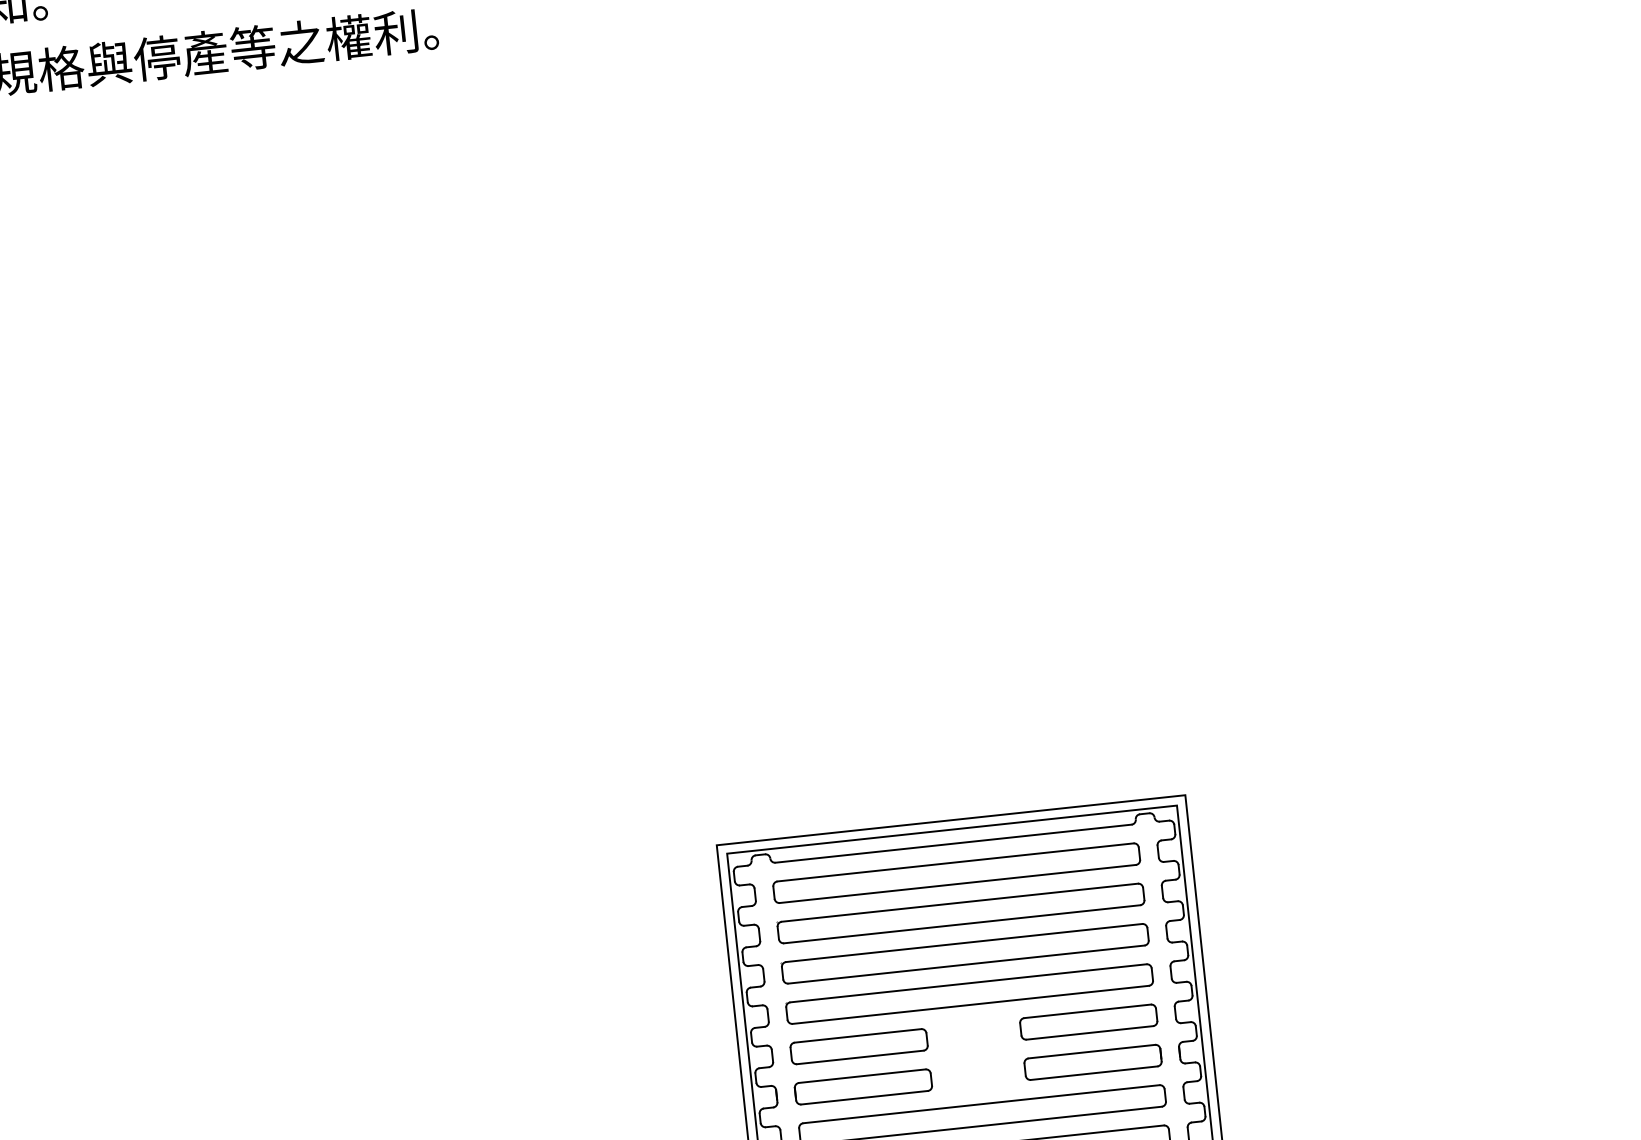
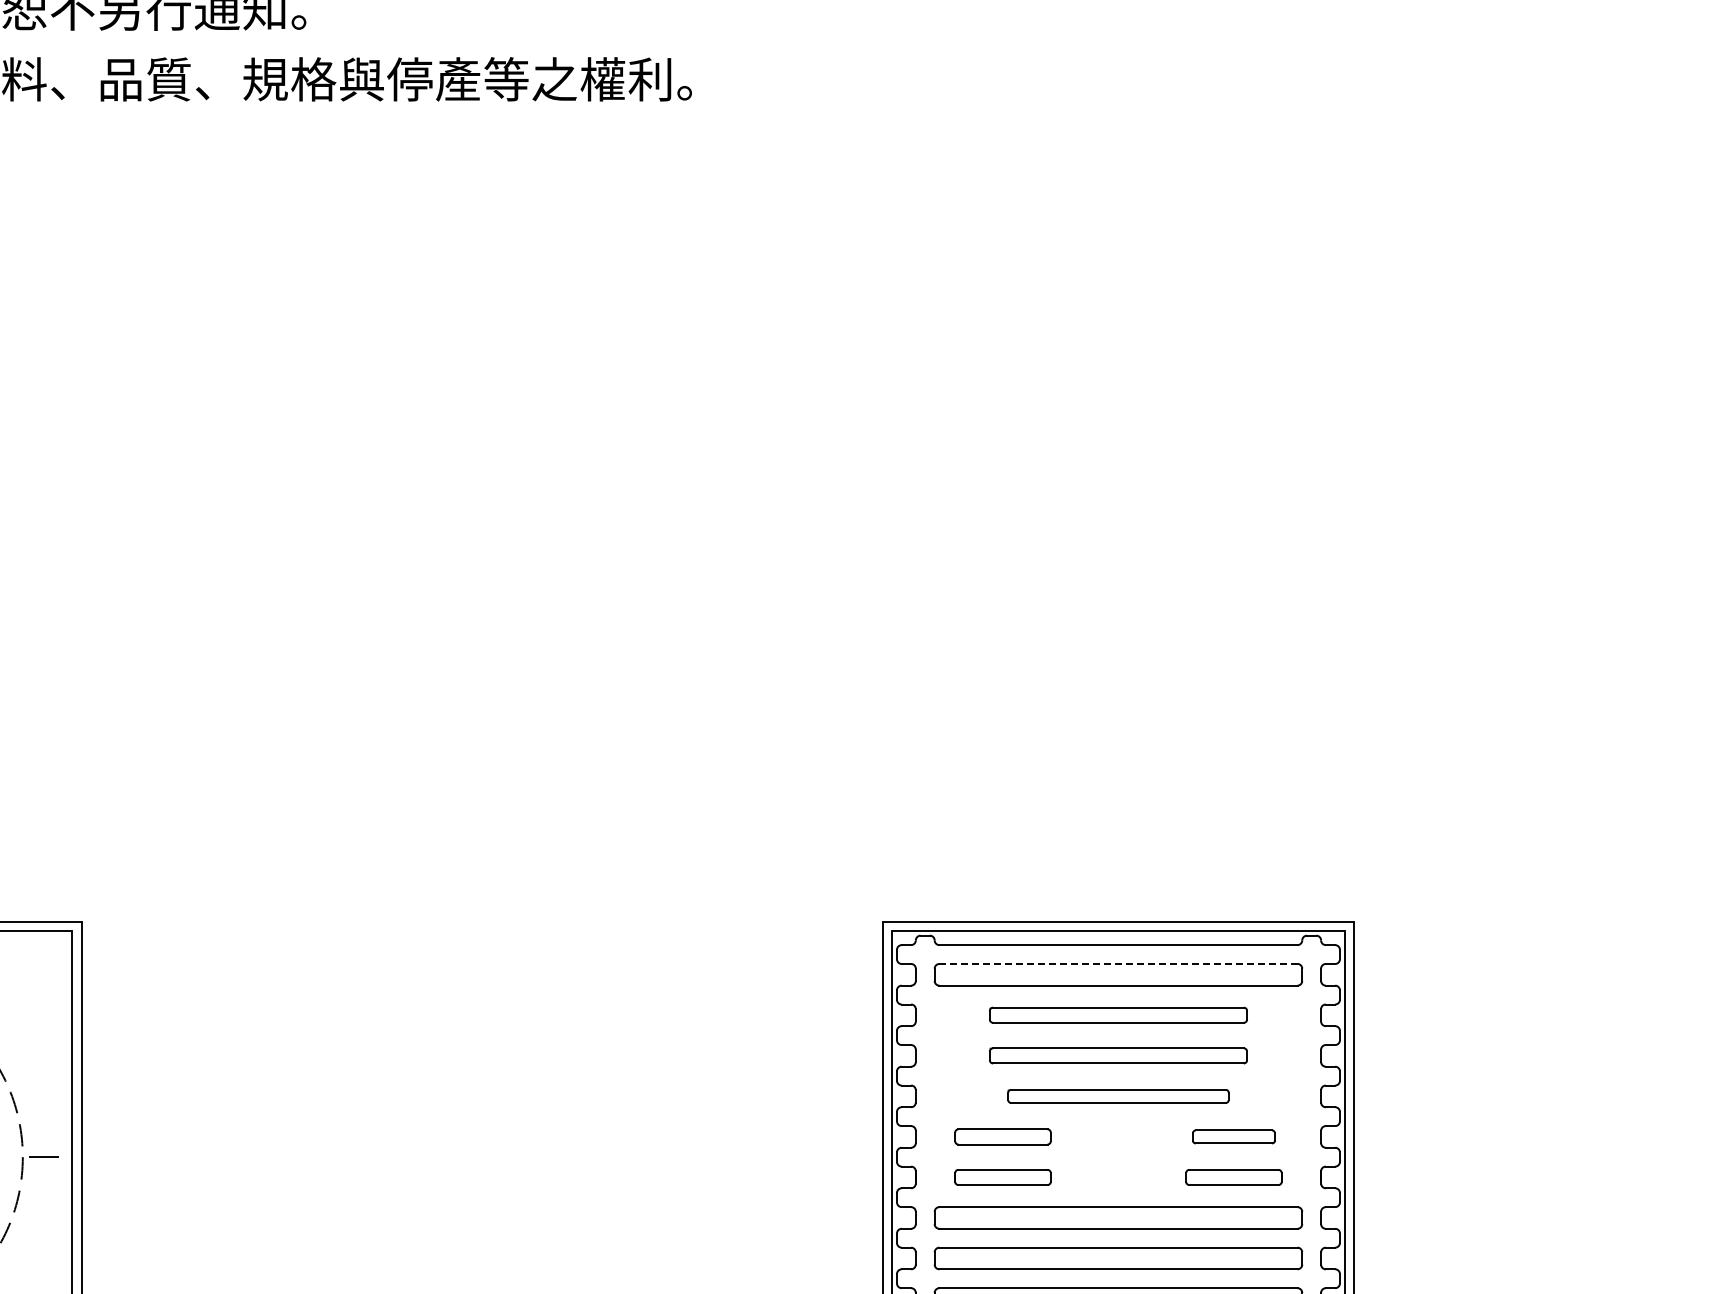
line: (954, 862) -> (1117, 963), solid -> dashed
part: (960, 912) -> (1118, 1014), size x0.7
part: (965, 953) -> (1118, 1055), size x0.7
part: (969, 994) -> (1118, 1096), size x0.6
part: (1088, 1021) -> (1233, 1136), size x0.6
part: (858, 1046) -> (1002, 1136), size x0.7
part: (1092, 1062) -> (1233, 1177), size x0.7
part: (862, 1087) -> (1002, 1177), size x0.7

